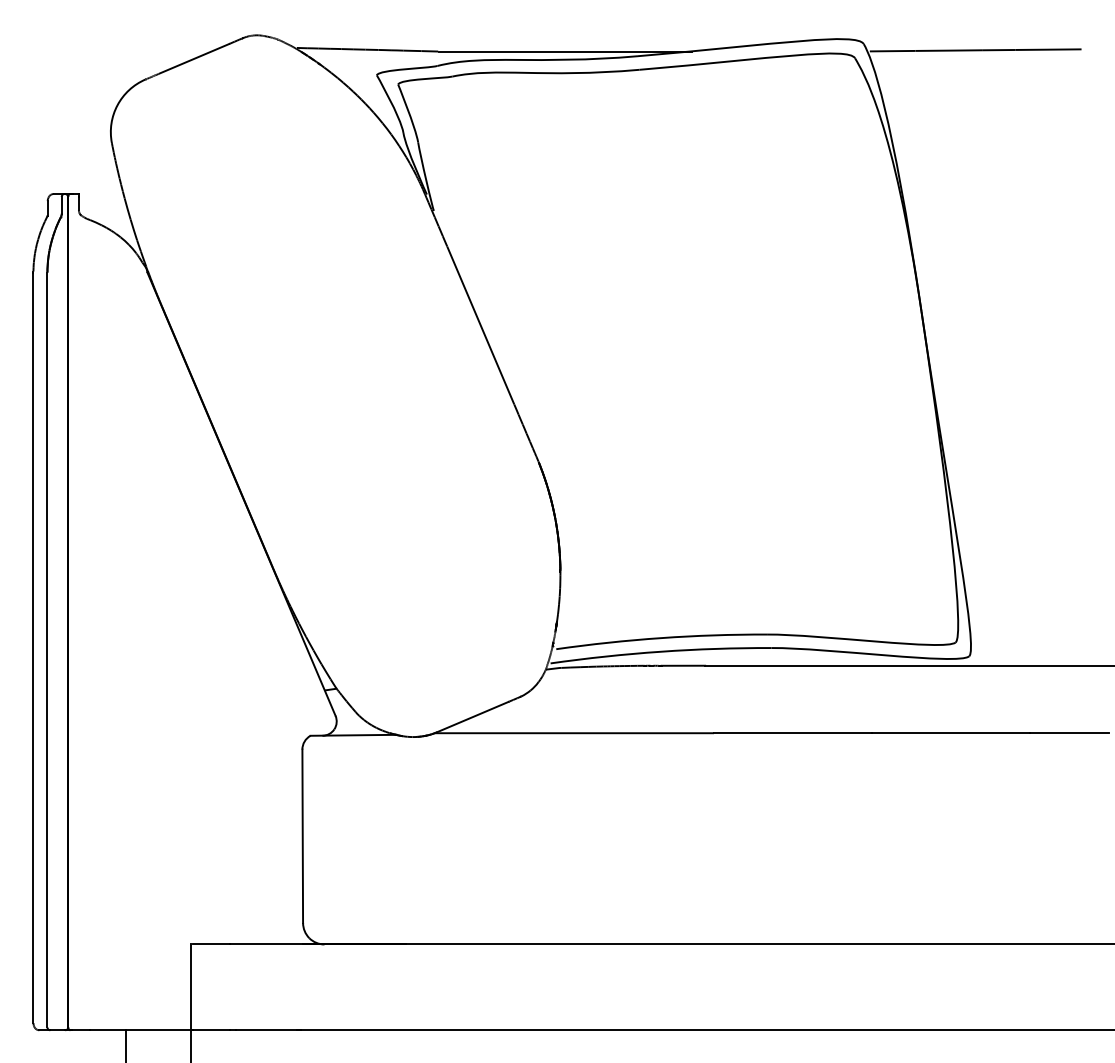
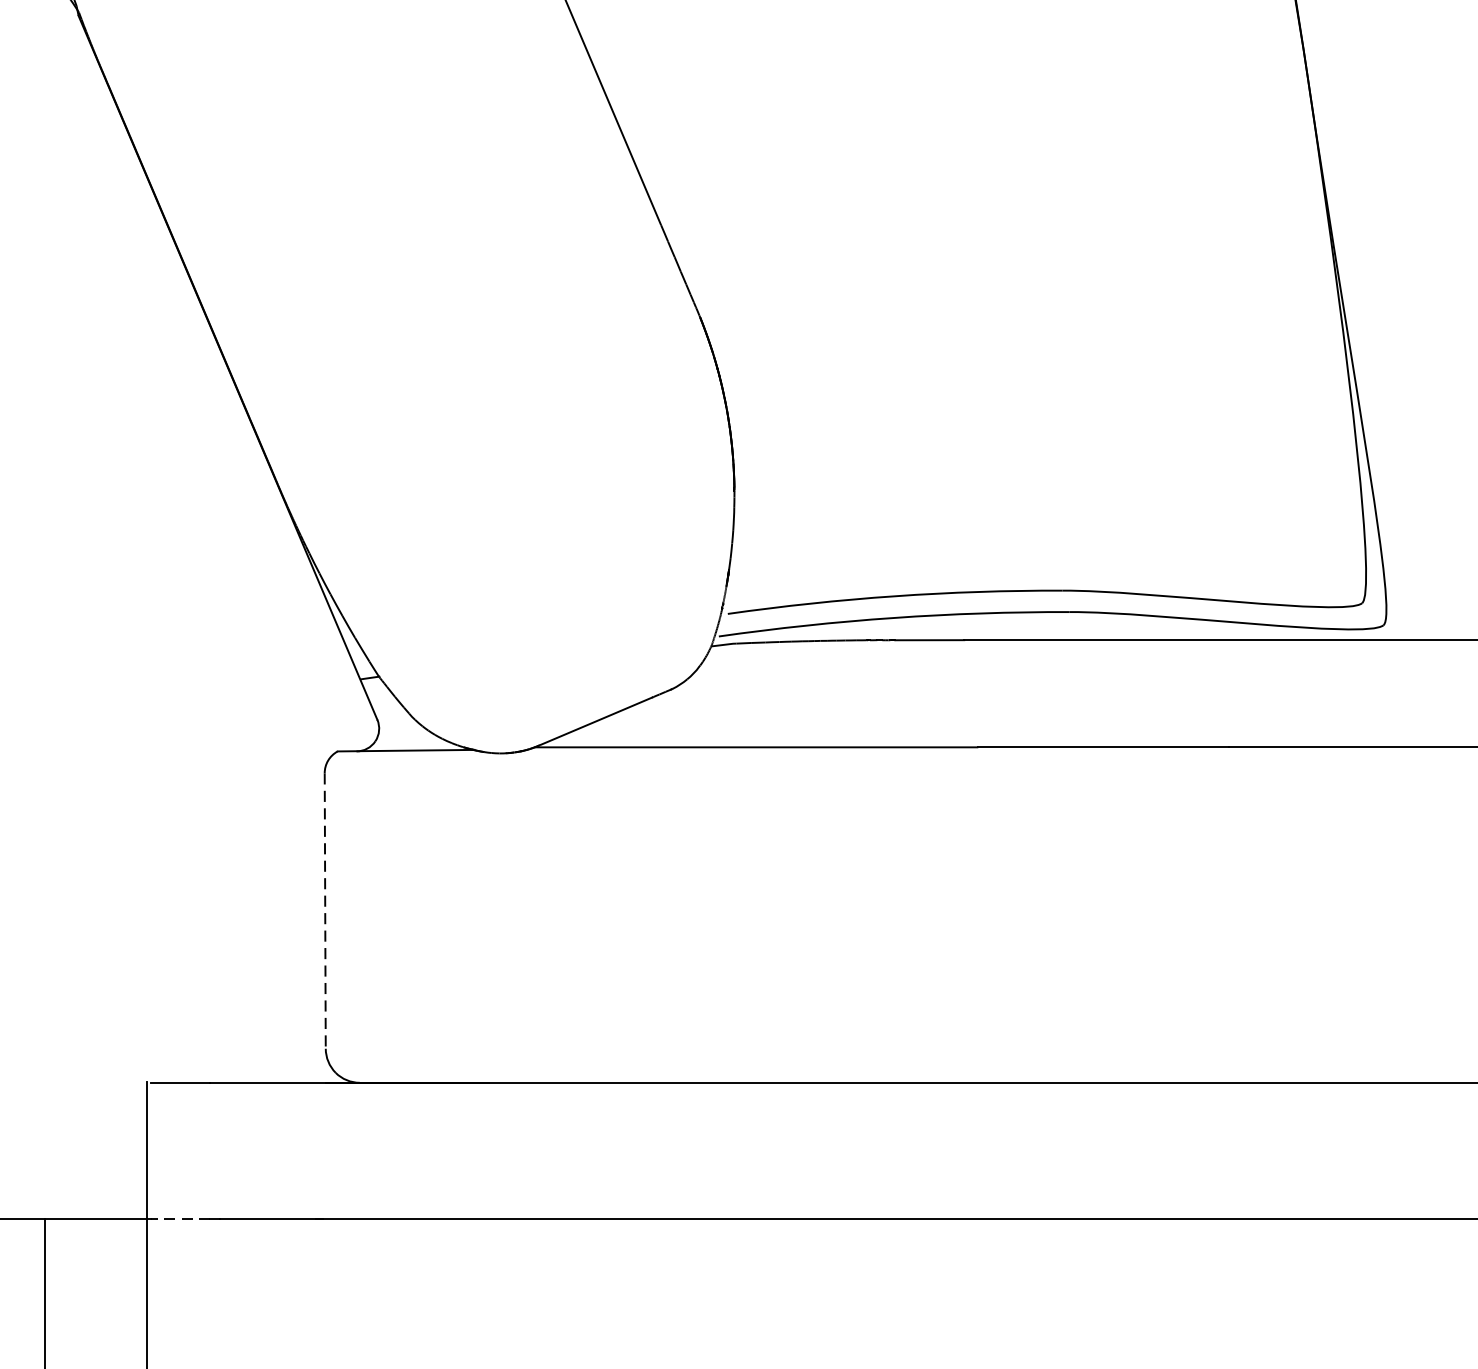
line: (302, 836) -> (324, 911), solid -> dashed
line: (211, 1030) -> (180, 1219), solid -> dashed

